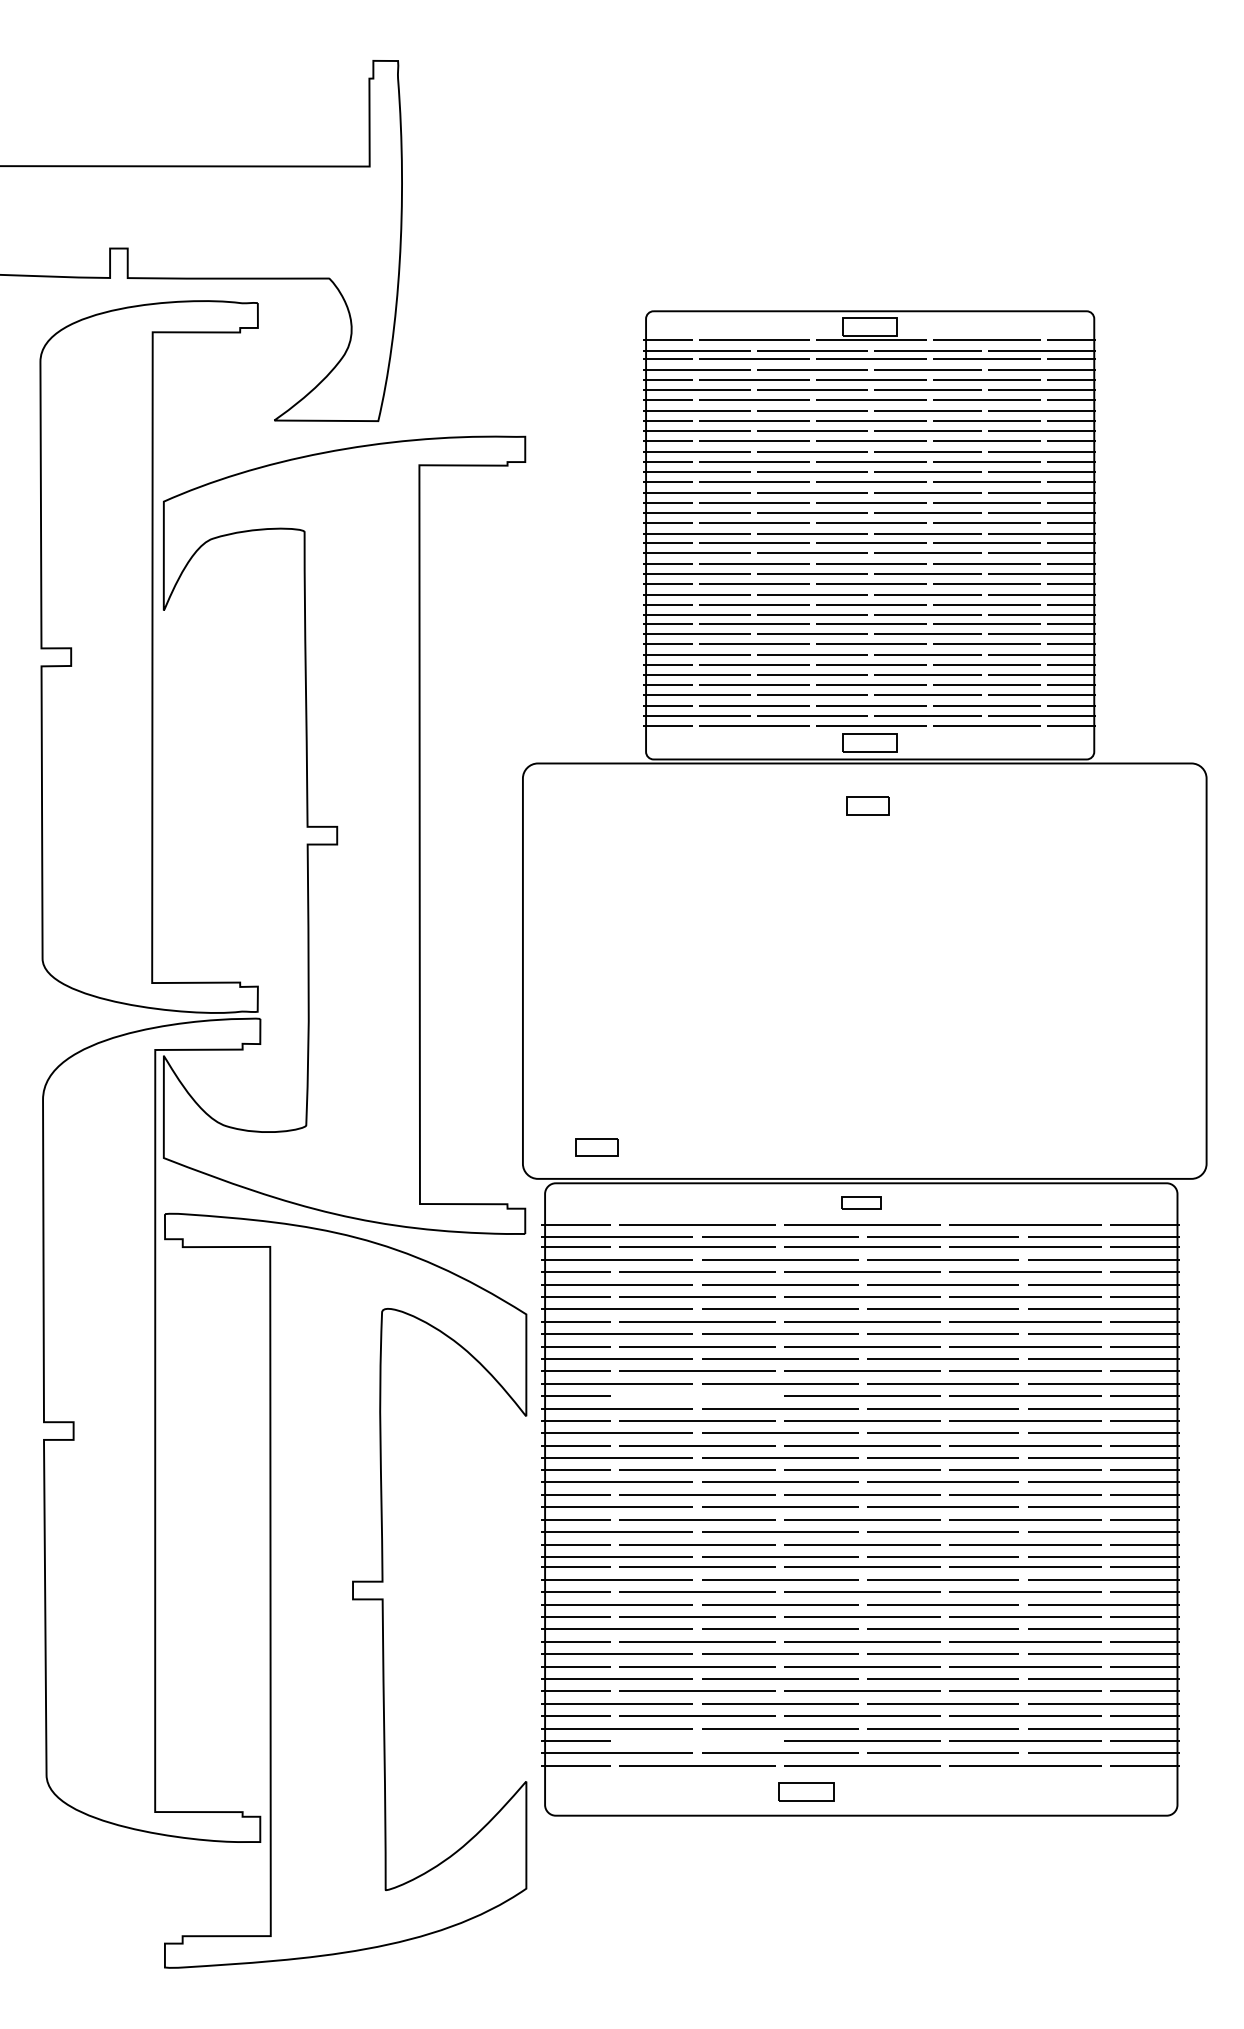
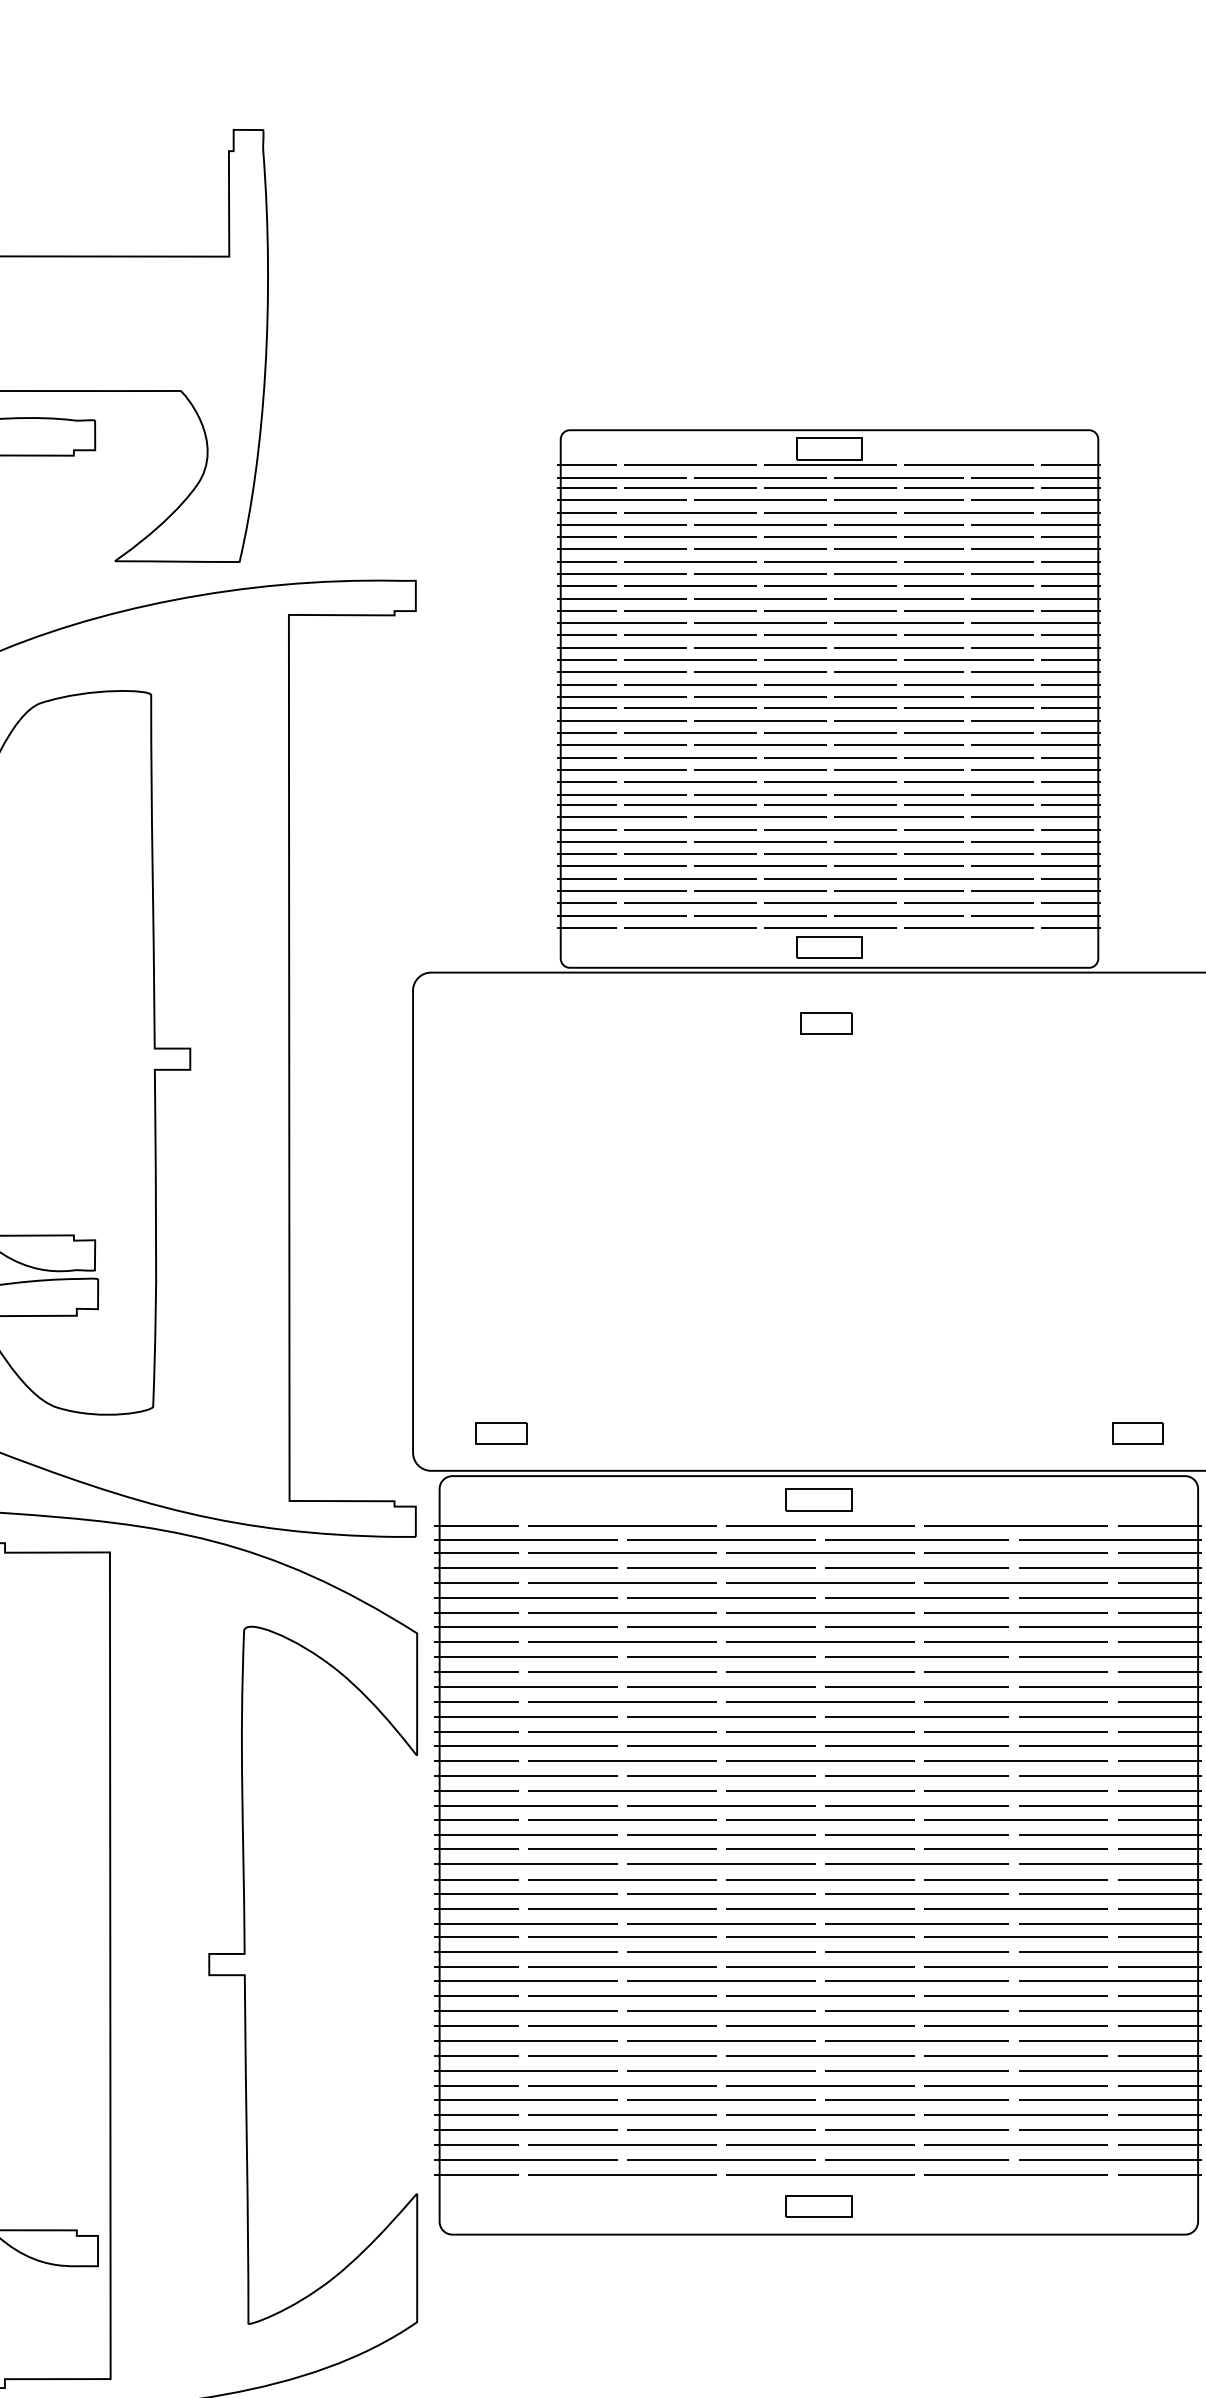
part: (1127, 1147) -> (1138, 1433), added
part: (861, 1202) -> (819, 1499), size x1.43
line: (697, 1395) -> (622, 1730), added
line: (697, 1740) -> (622, 2144), added
part: (806, 1791) -> (819, 2205), moved

